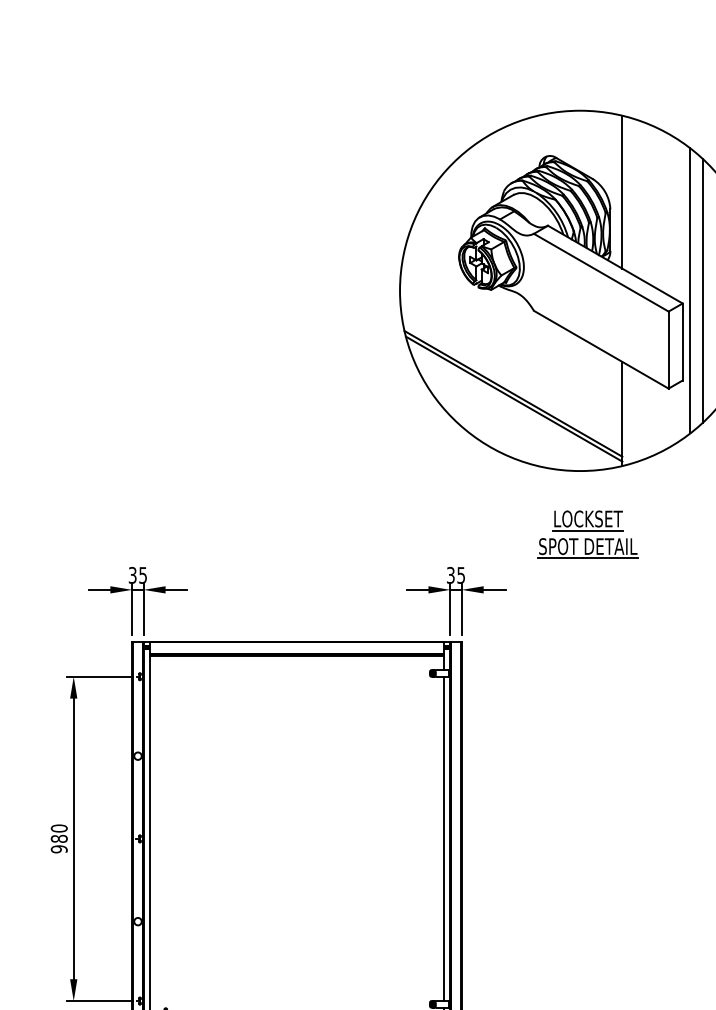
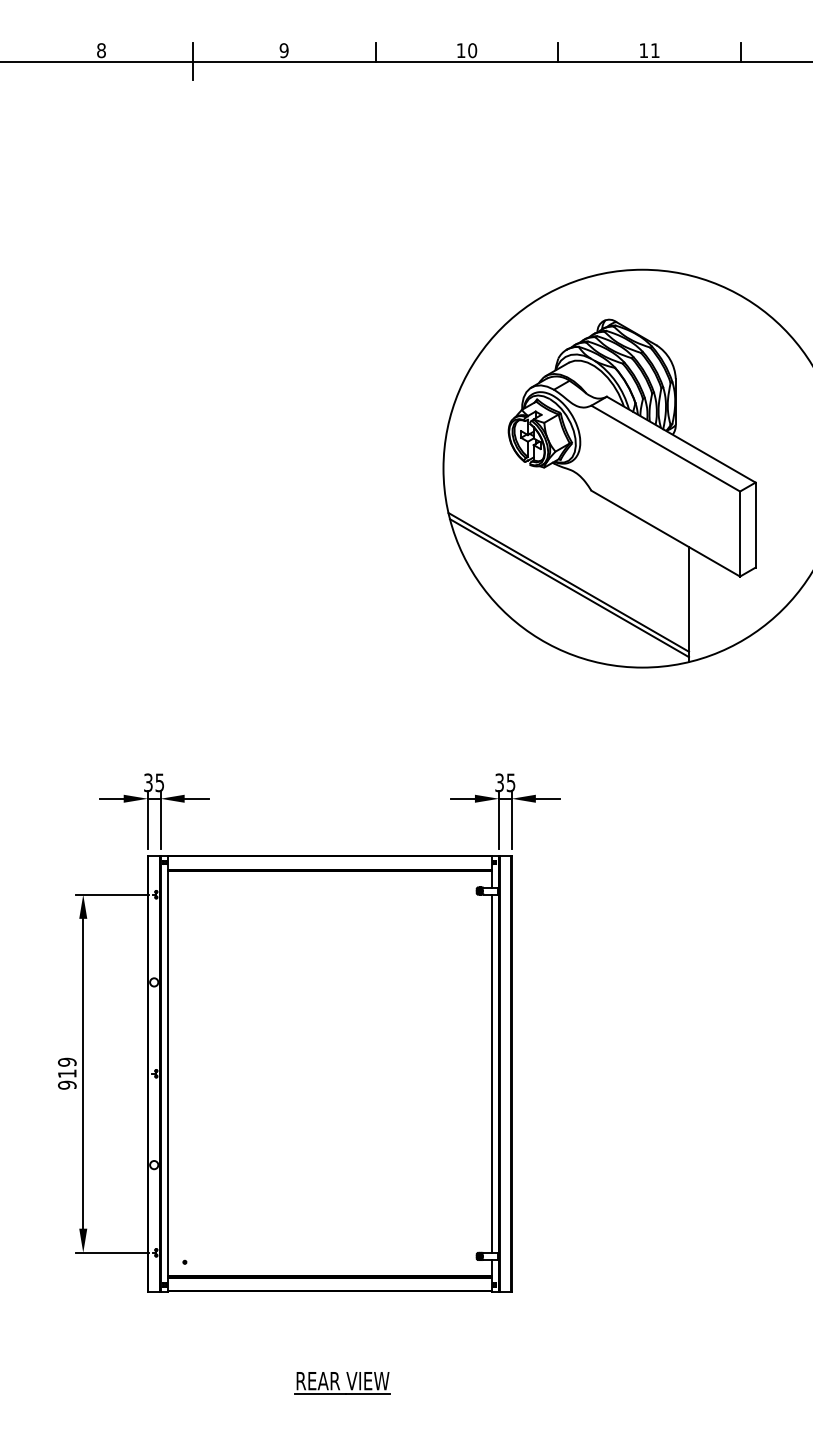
line: (622, 192) -> (689, 359), removed
line: (690, 290) -> (764, 468), removed
line: (703, 290) -> (778, 468), removed
part: (587, 534) -> (650, 737), removed
text: (58, 833) -> (66, 1067), 980 -> 919

